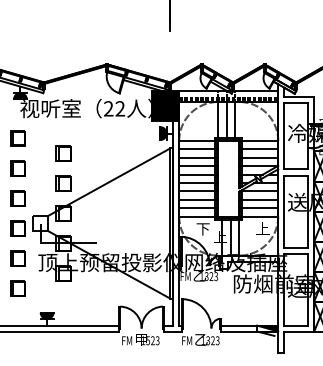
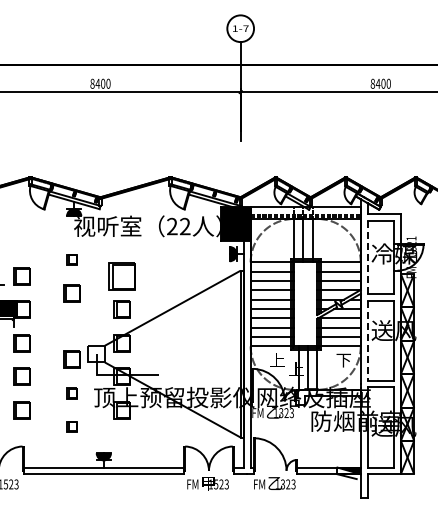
line: (284, 136) -> (367, 257), solid -> dashed
part: (18, 138) -> (71, 259), size x0.6
part: (62, 153) -> (121, 276), size x1.6
part: (18, 198) -> (71, 326), removed
line: (284, 212) -> (367, 341), solid -> dashed
text: (203, 229) -> (277, 360), 下 -> 上
text: (262, 229) -> (343, 360), 上 -> 下
part: (18, 258) -> (71, 393), size x0.6
part: (18, 288) -> (71, 426), size x0.6

